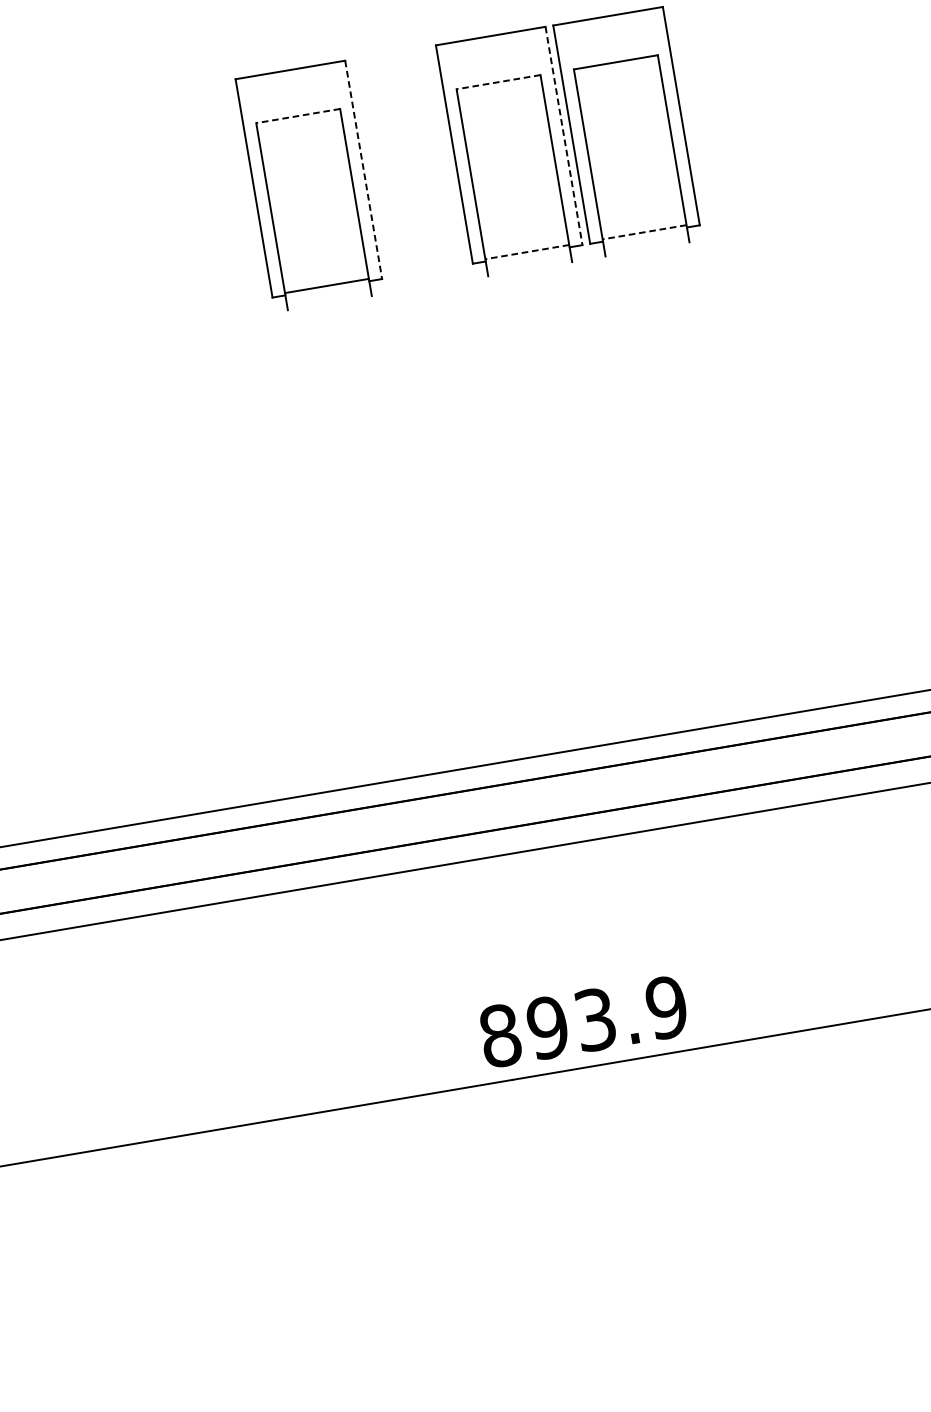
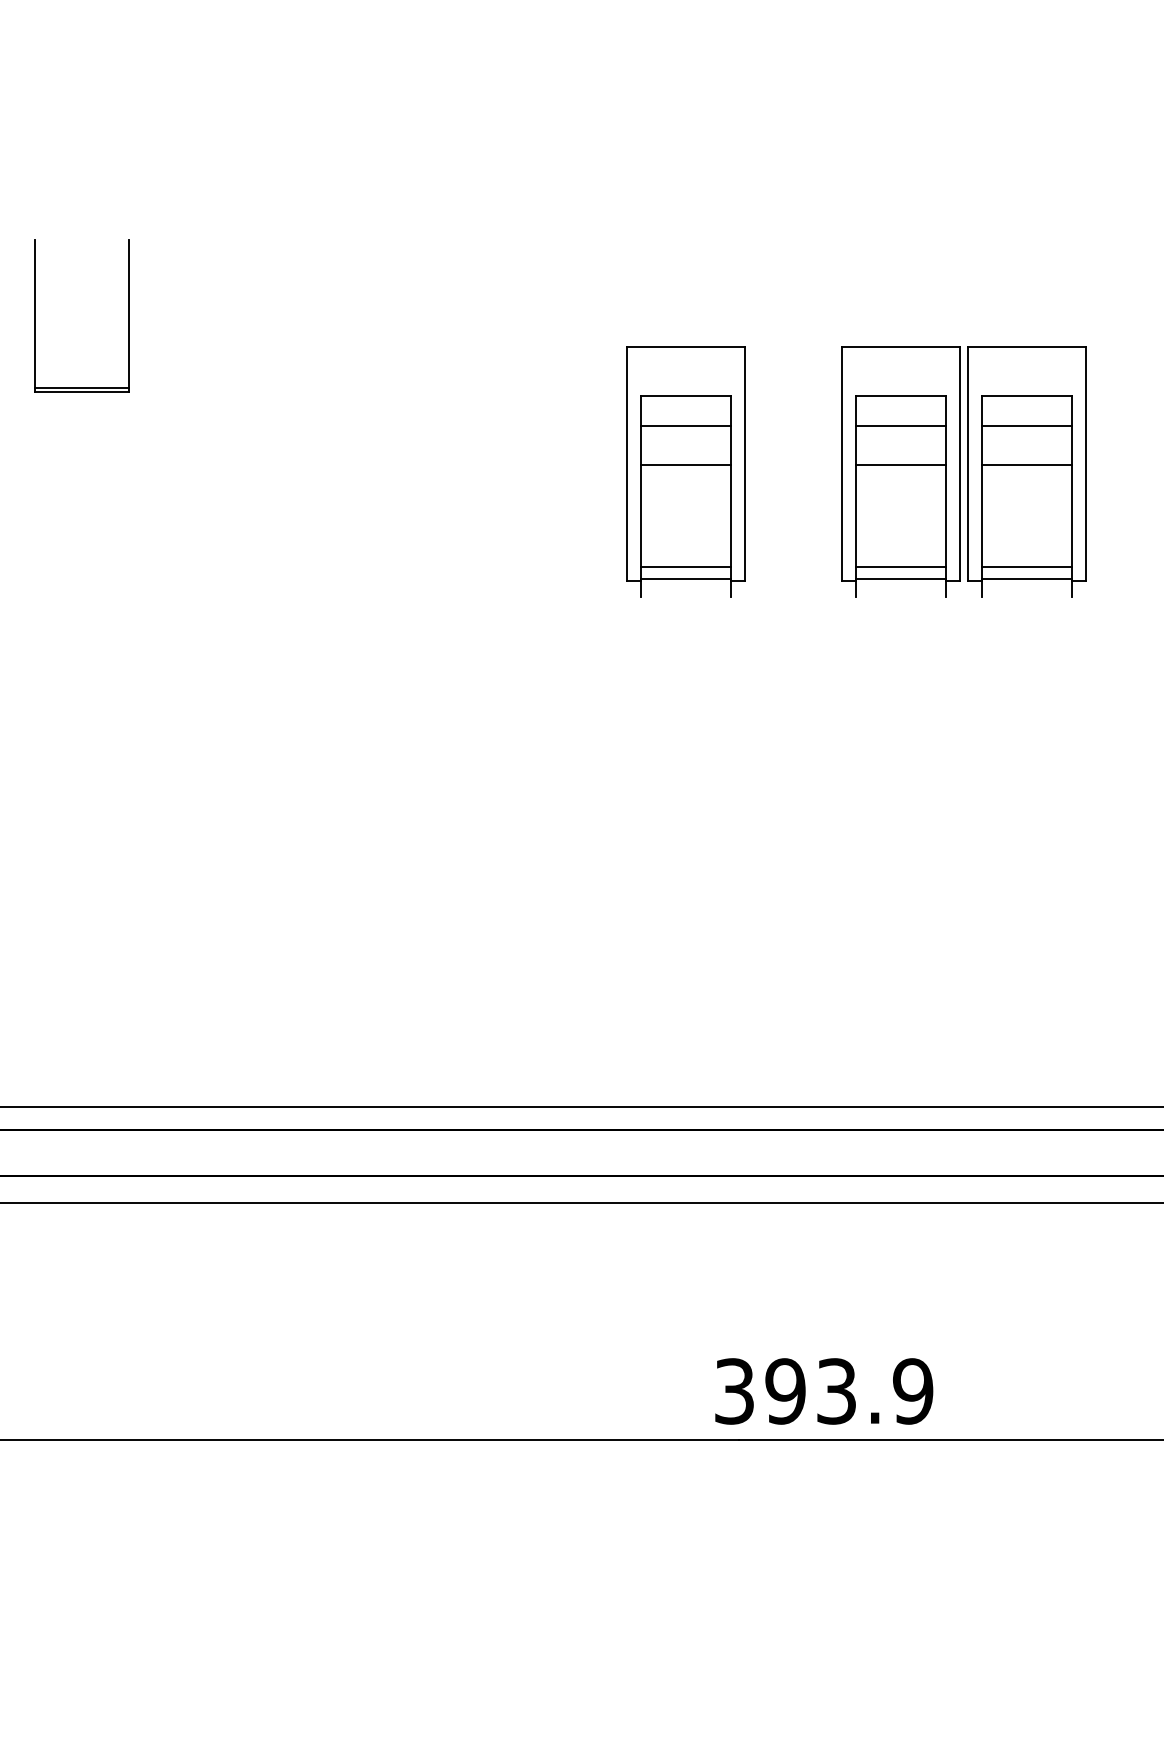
line: (498, 82) -> (900, 396), dashed -> solid
line: (620, 89) -> (1026, 425), added
line: (502, 109) -> (900, 425), added
line: (297, 116) -> (685, 396), dashed -> solid
line: (626, 125) -> (1026, 464), added
line: (563, 136) -> (959, 464), dashed -> solid
line: (302, 143) -> (685, 425), added
line: (508, 145) -> (900, 464), added
line: (363, 170) -> (744, 464), dashed -> solid
line: (308, 179) -> (685, 464), added
line: (642, 220) -> (1026, 566), added
line: (644, 232) -> (1026, 578), dashed -> solid
line: (524, 240) -> (900, 566), added
line: (526, 252) -> (900, 578), dashed -> solid
line: (324, 274) -> (685, 566), added
text: (500, 1035) -> (734, 1391), 893.9 -> 393.9

